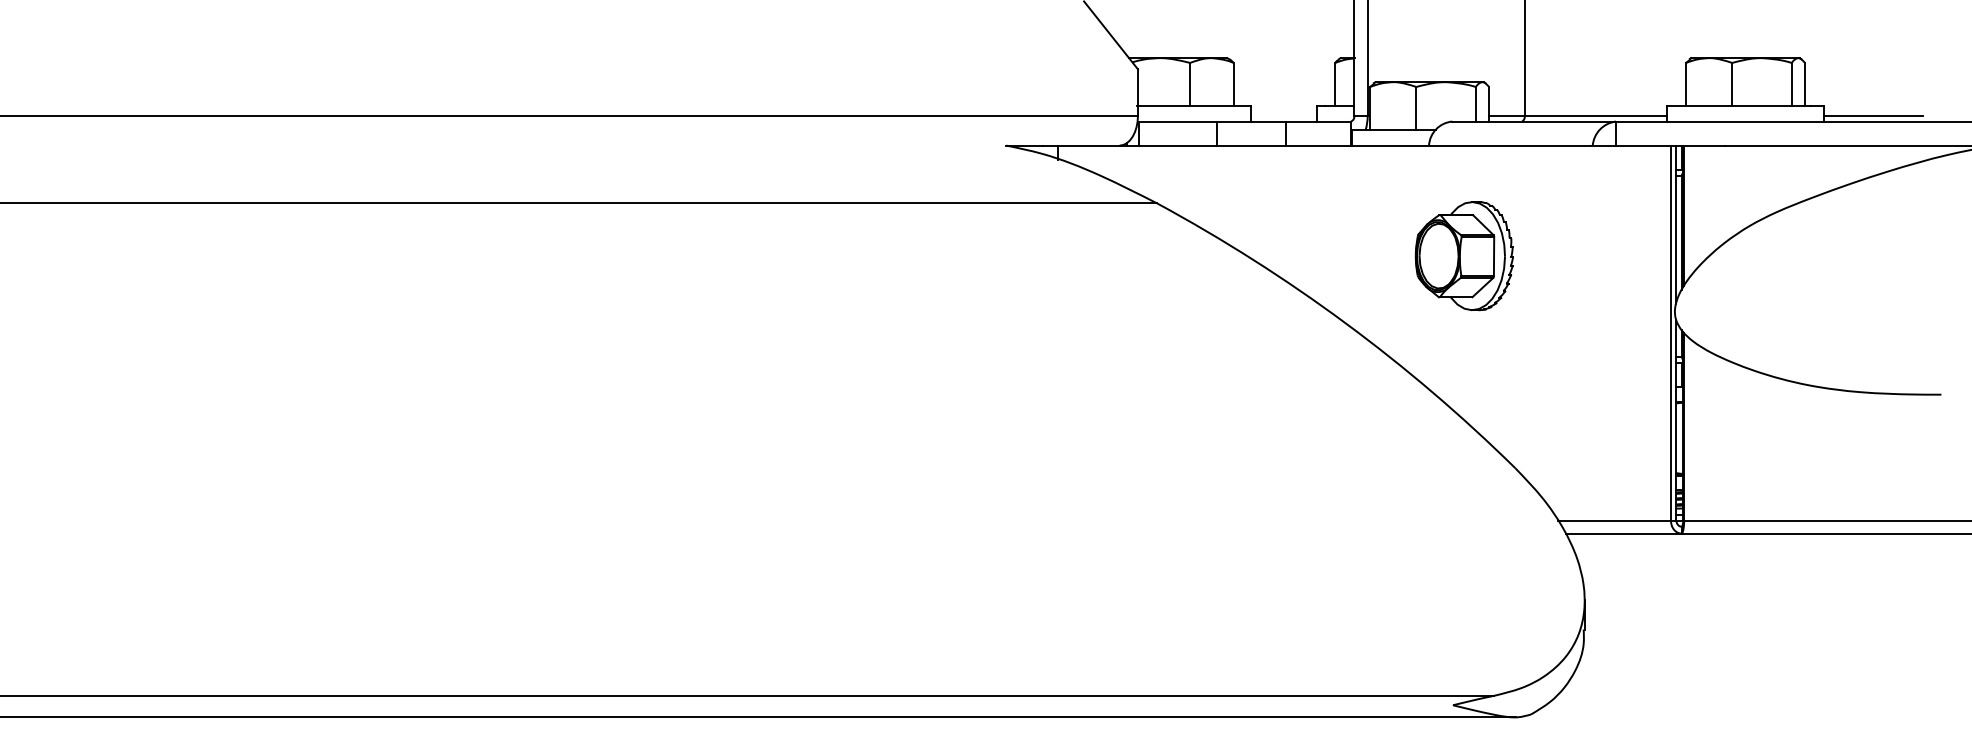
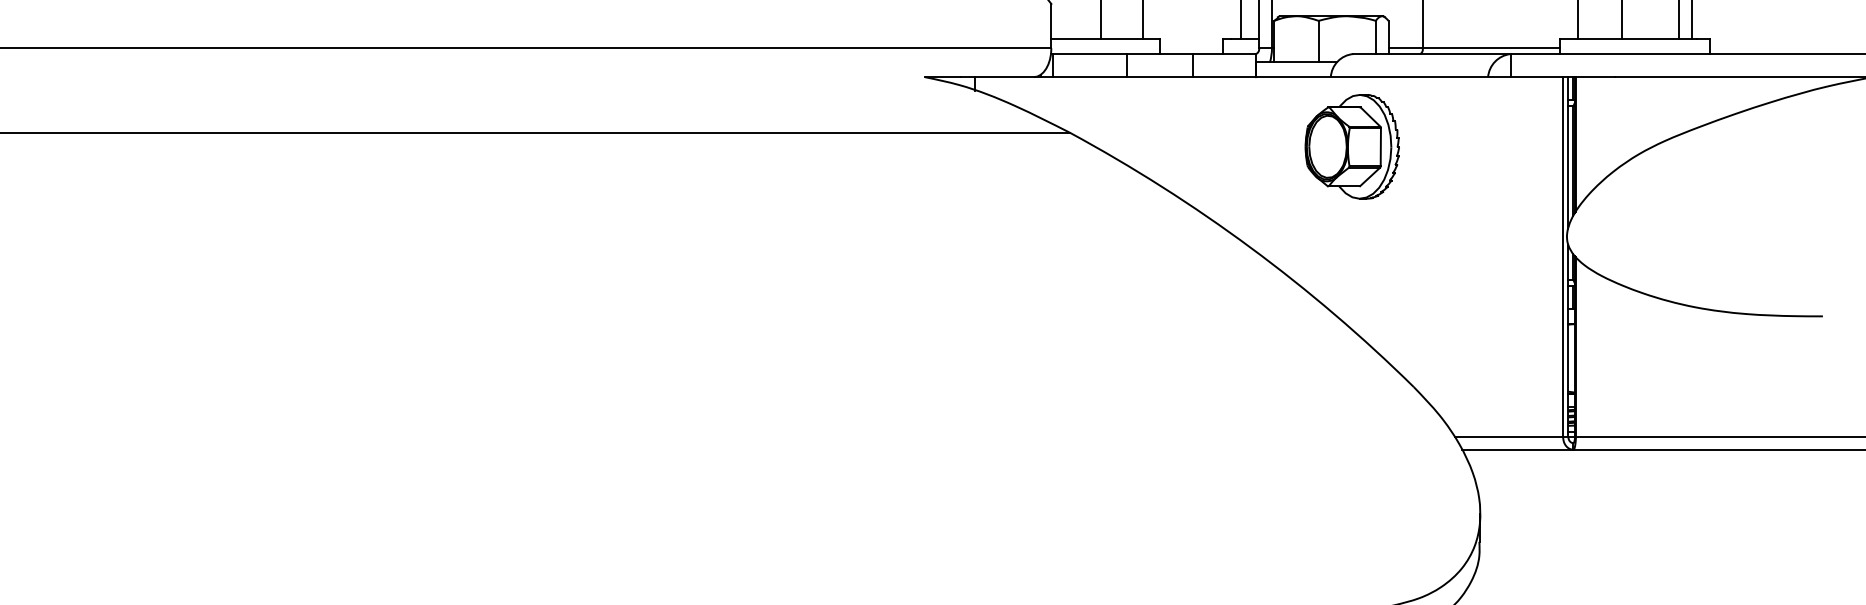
line: (1873, 115) -> (1757, 48), removed
part: (1463, 256) -> (1351, 147), moved

